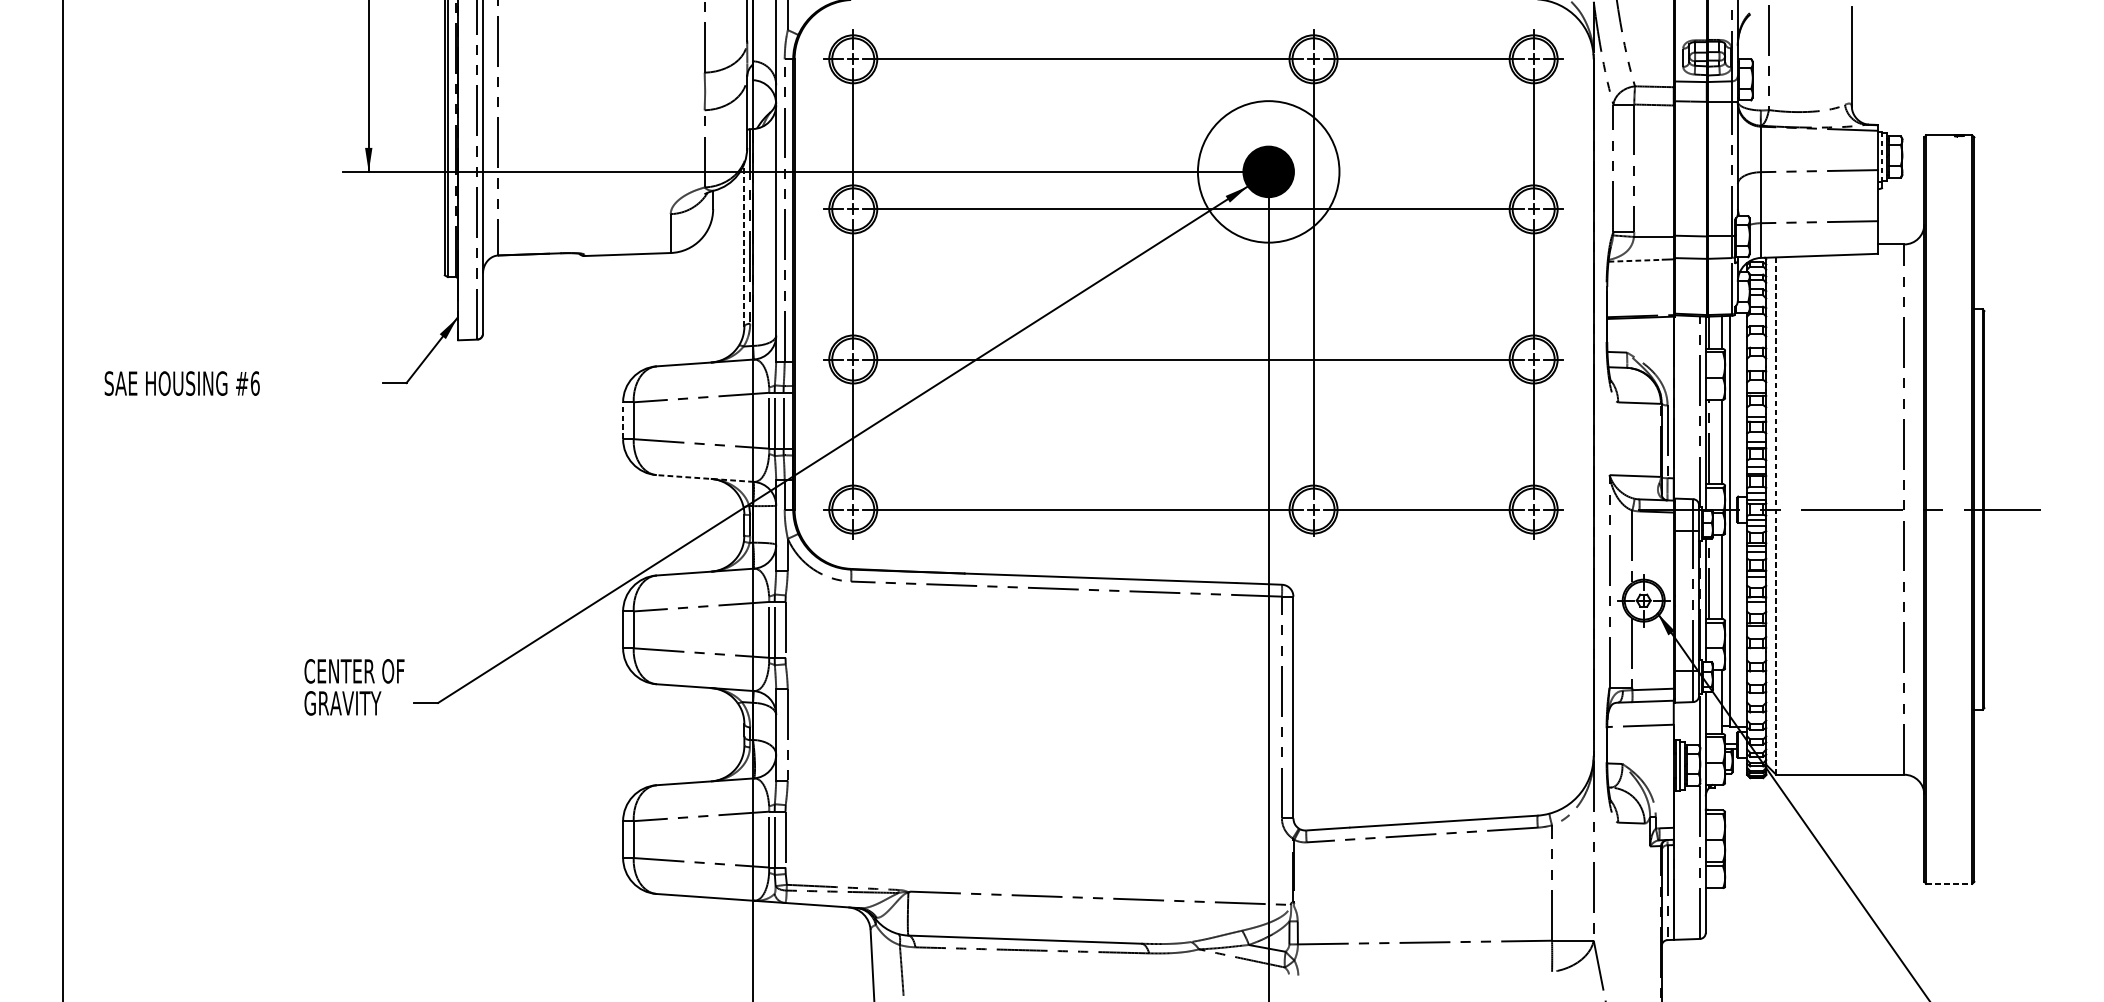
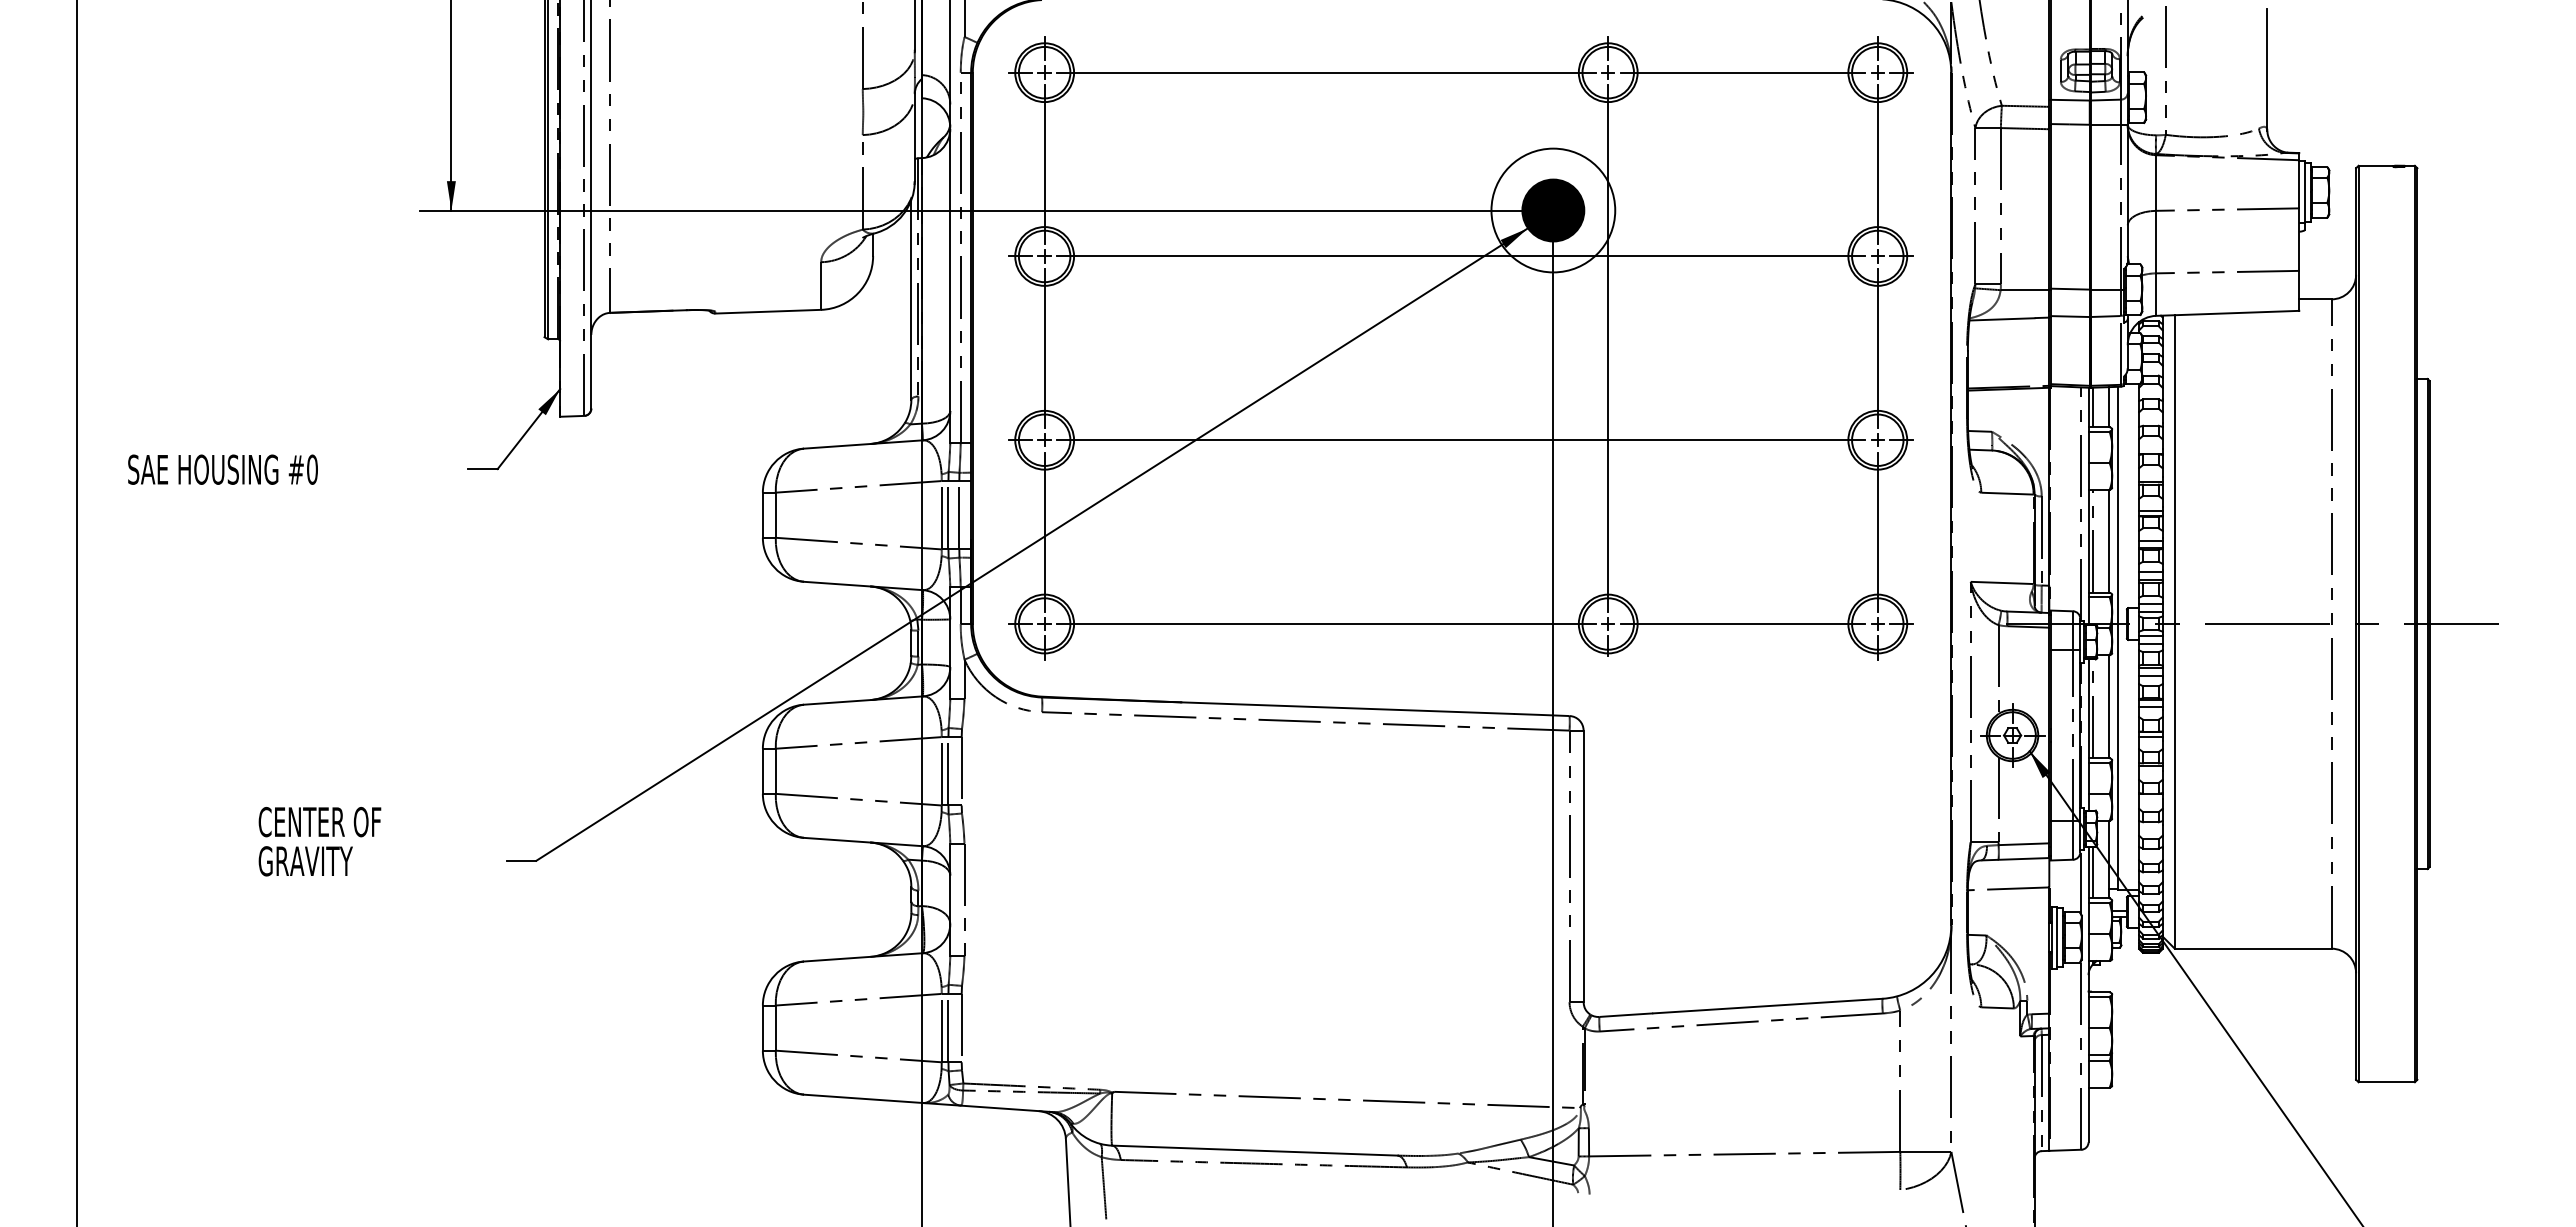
line: (1882, 157) -> (2304, 192), dashed -> solid
circle: (1268, 171) -> (1553, 210), size x0.71
line: (744, 245) -> (911, 300), dashed -> solid
line: (1635, 260) -> (2002, 319), dashed -> solid
text: (255, 383) -> (312, 469), #6 -> #0
line: (622, 420) -> (762, 515), dashed -> solid
line: (705, 478) -> (863, 585), dashed -> solid
line: (1776, 515) -> (2174, 631), dashed -> solid
text: (354, 687) -> (319, 841), moved
line: (1709, 712) -> (2092, 872), added
line: (1949, 884) -> (2387, 1082), dashed -> solid

